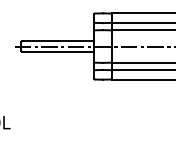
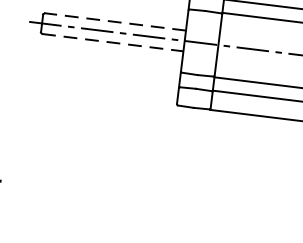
line: (57, 41) -> (113, 22), solid -> dashed
line: (58, 51) -> (113, 42), solid -> dashed

